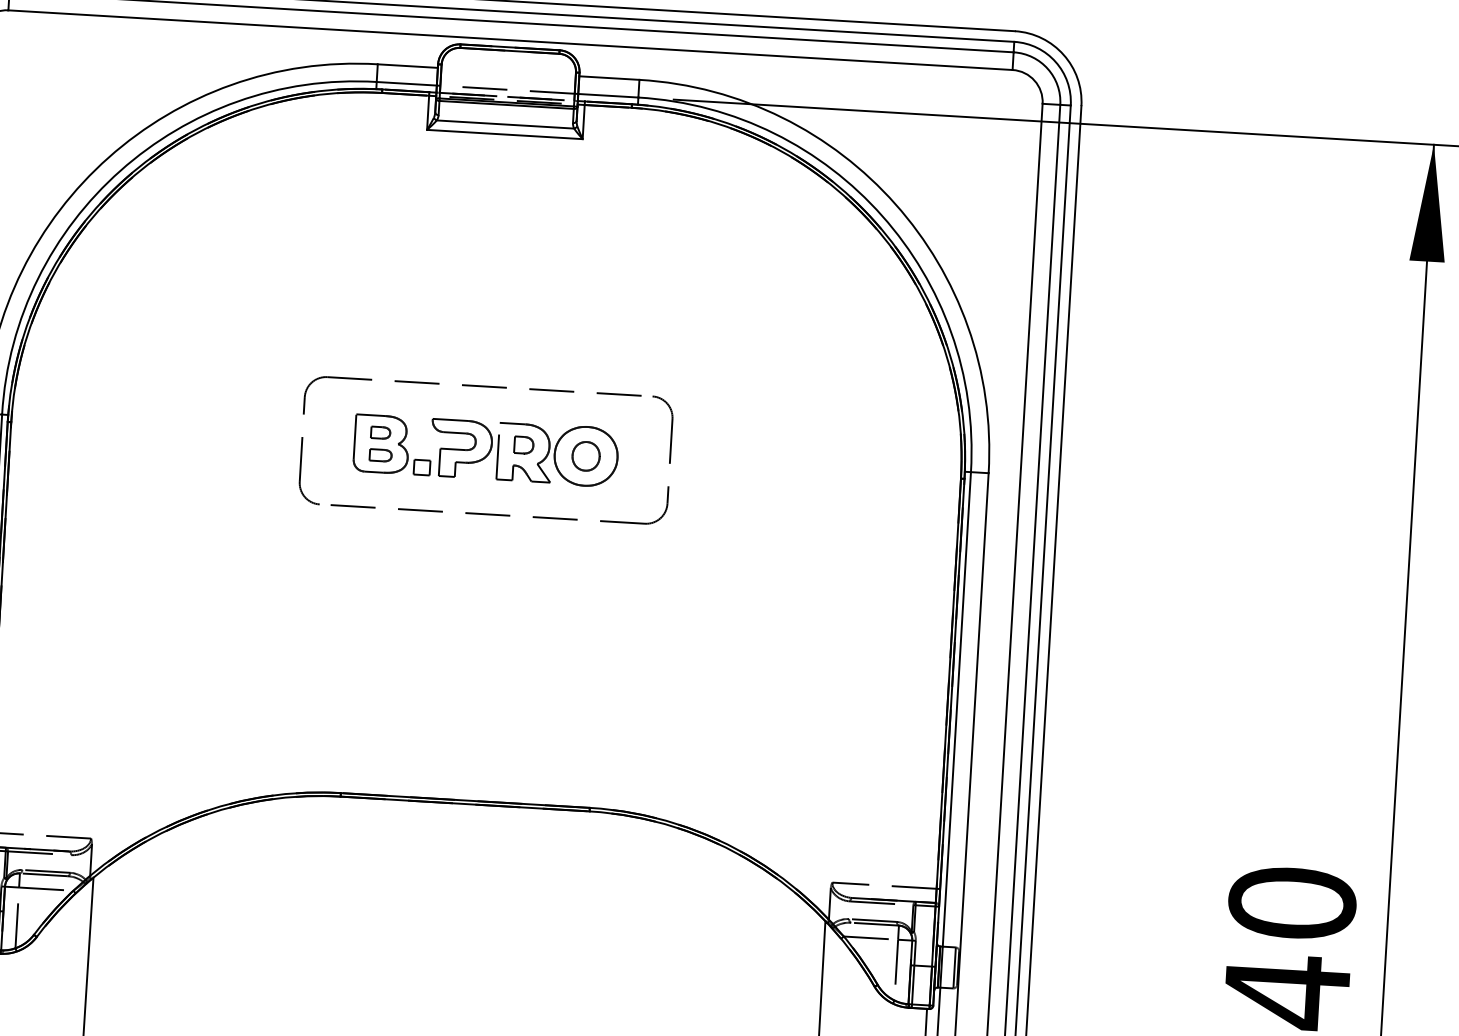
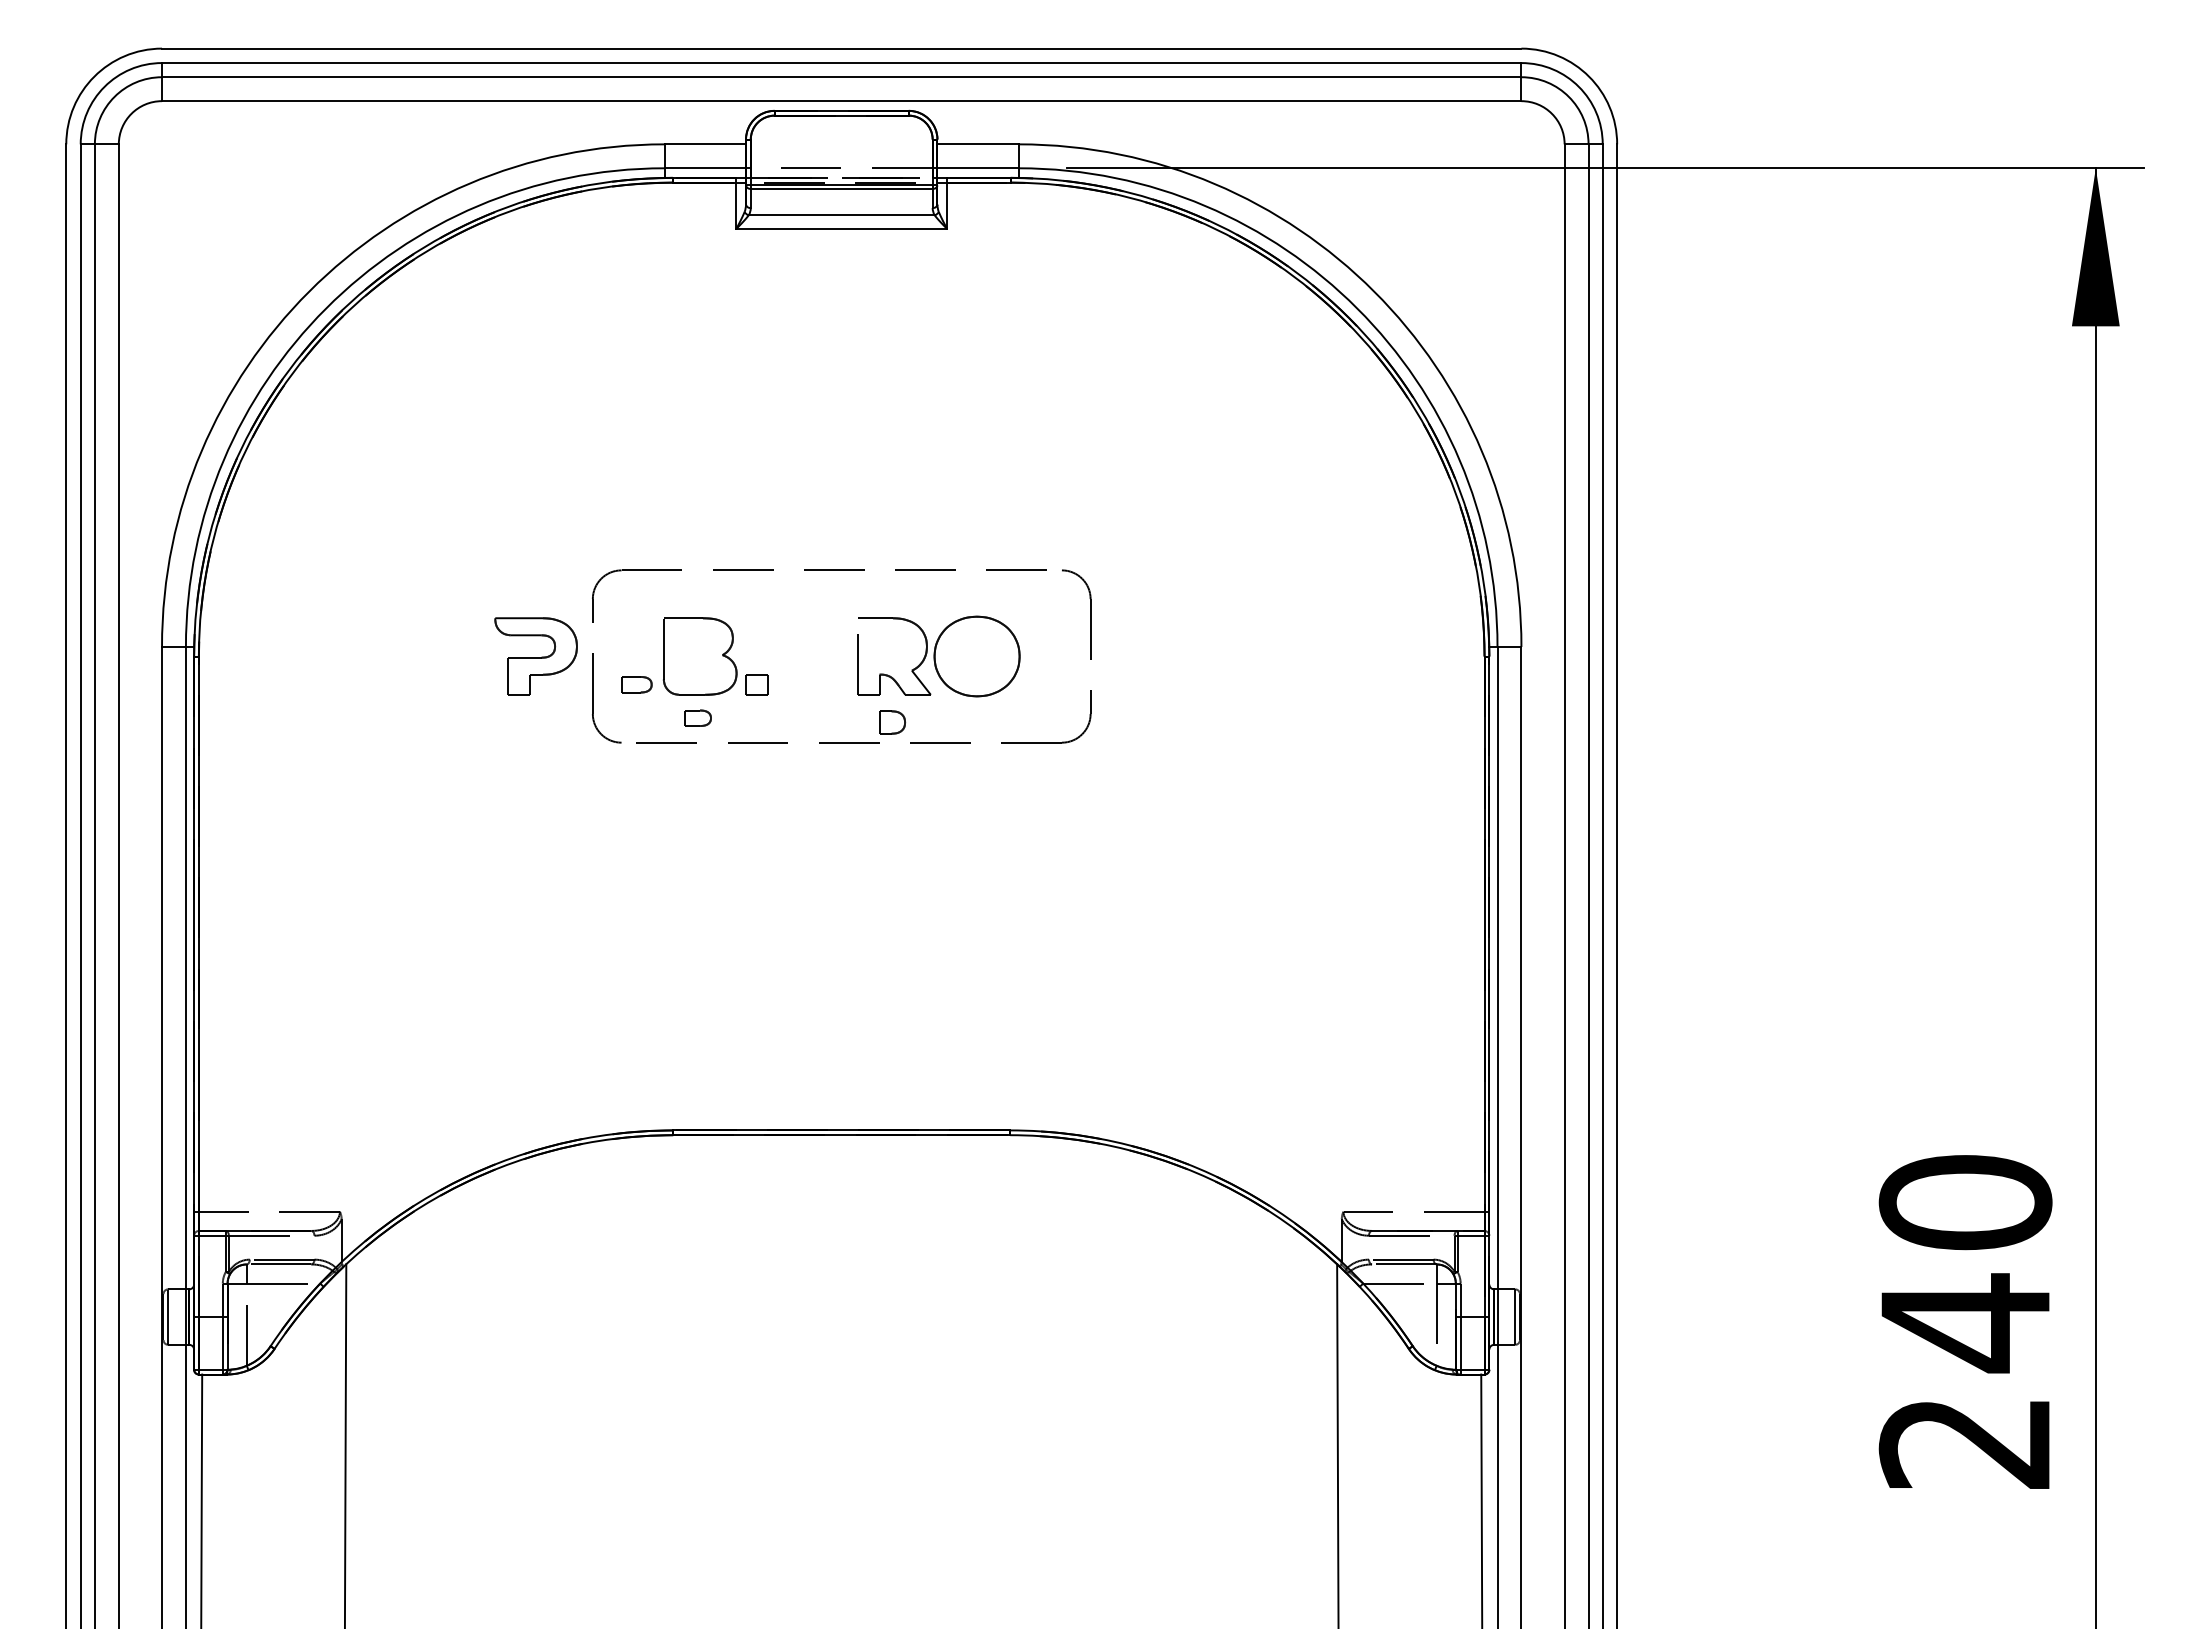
part: (380, 432) -> (697, 717), moved
part: (524, 445) -> (892, 722), moved
part: (460, 448) -> (535, 656), moved
part: (380, 455) -> (636, 684), moved
part: (585, 456) -> (976, 656), removed

